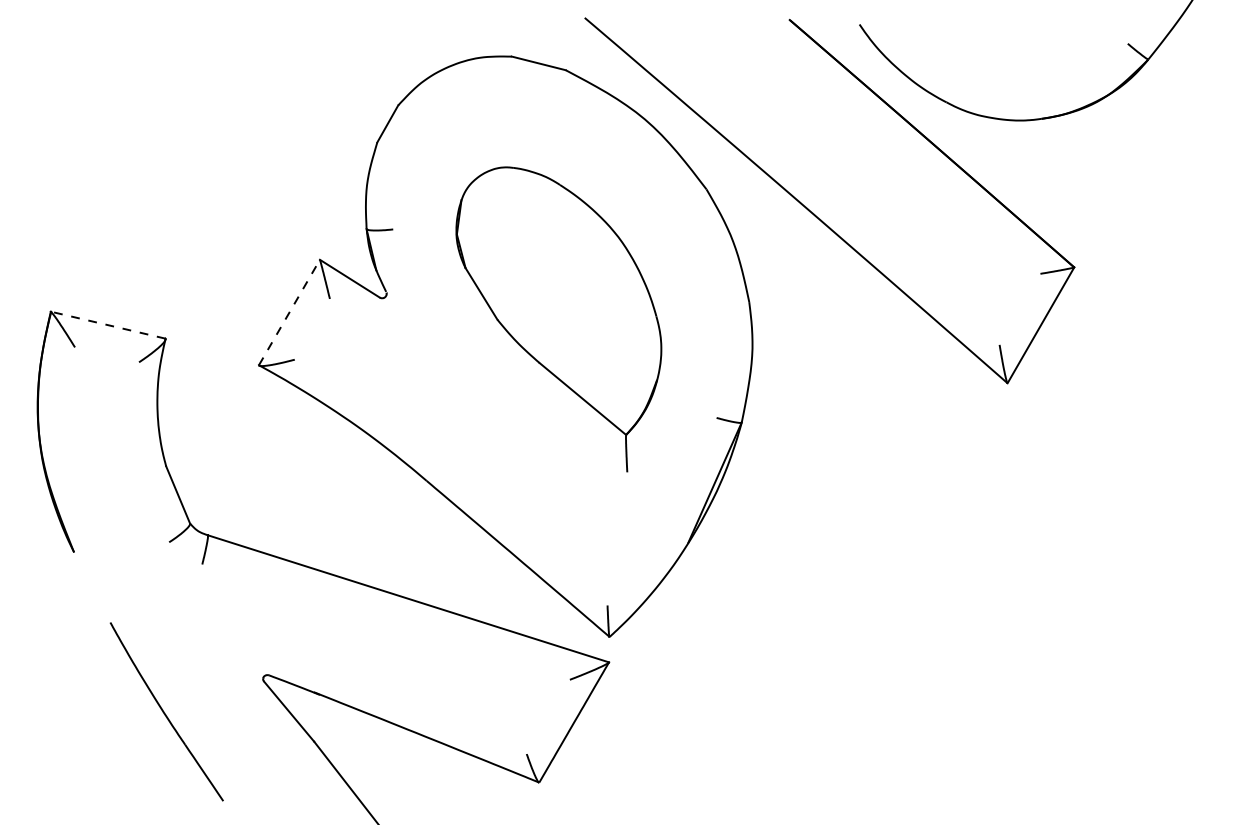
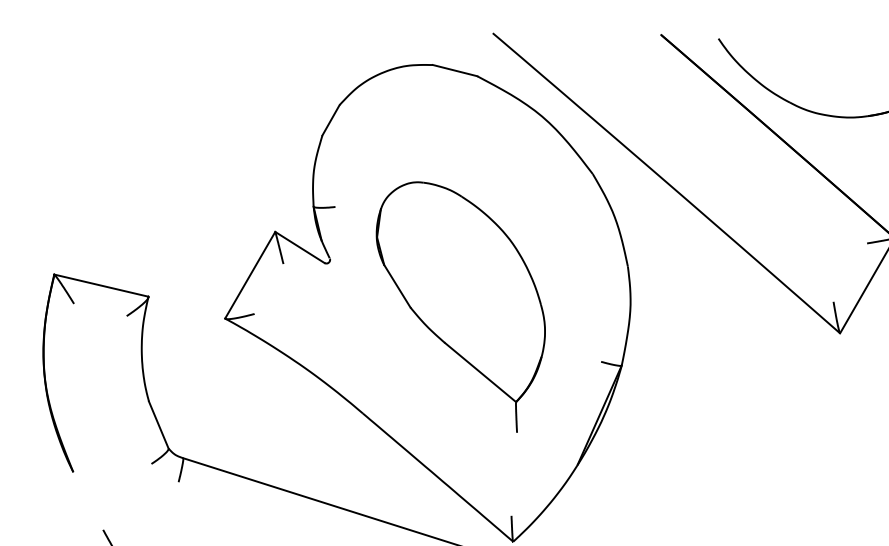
line: (289, 312) -> (250, 275), dashed -> solid
part: (558, 319) -> (460, 307), moved
line: (108, 325) -> (101, 285), dashed -> solid

